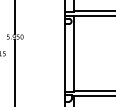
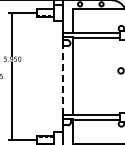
line: (64, 57) -> (63, 80), solid -> dashed

